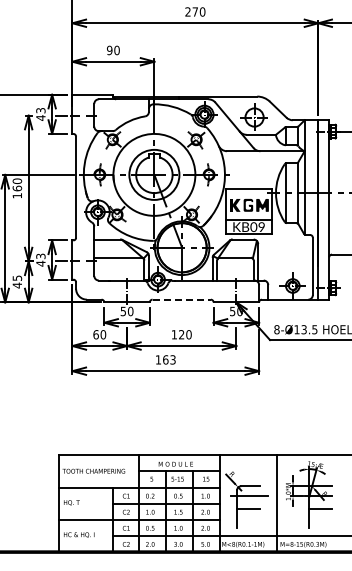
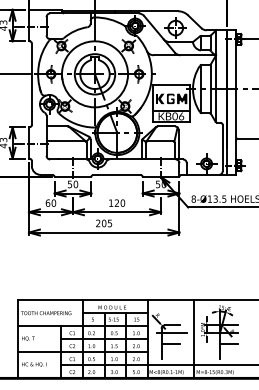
text: (261, 226) -> (181, 115), KB09 -> KB06
line: (182, 299) -> (117, 174), dashed -> solid
text: (165, 359) -> (103, 223), 163 -> 205

